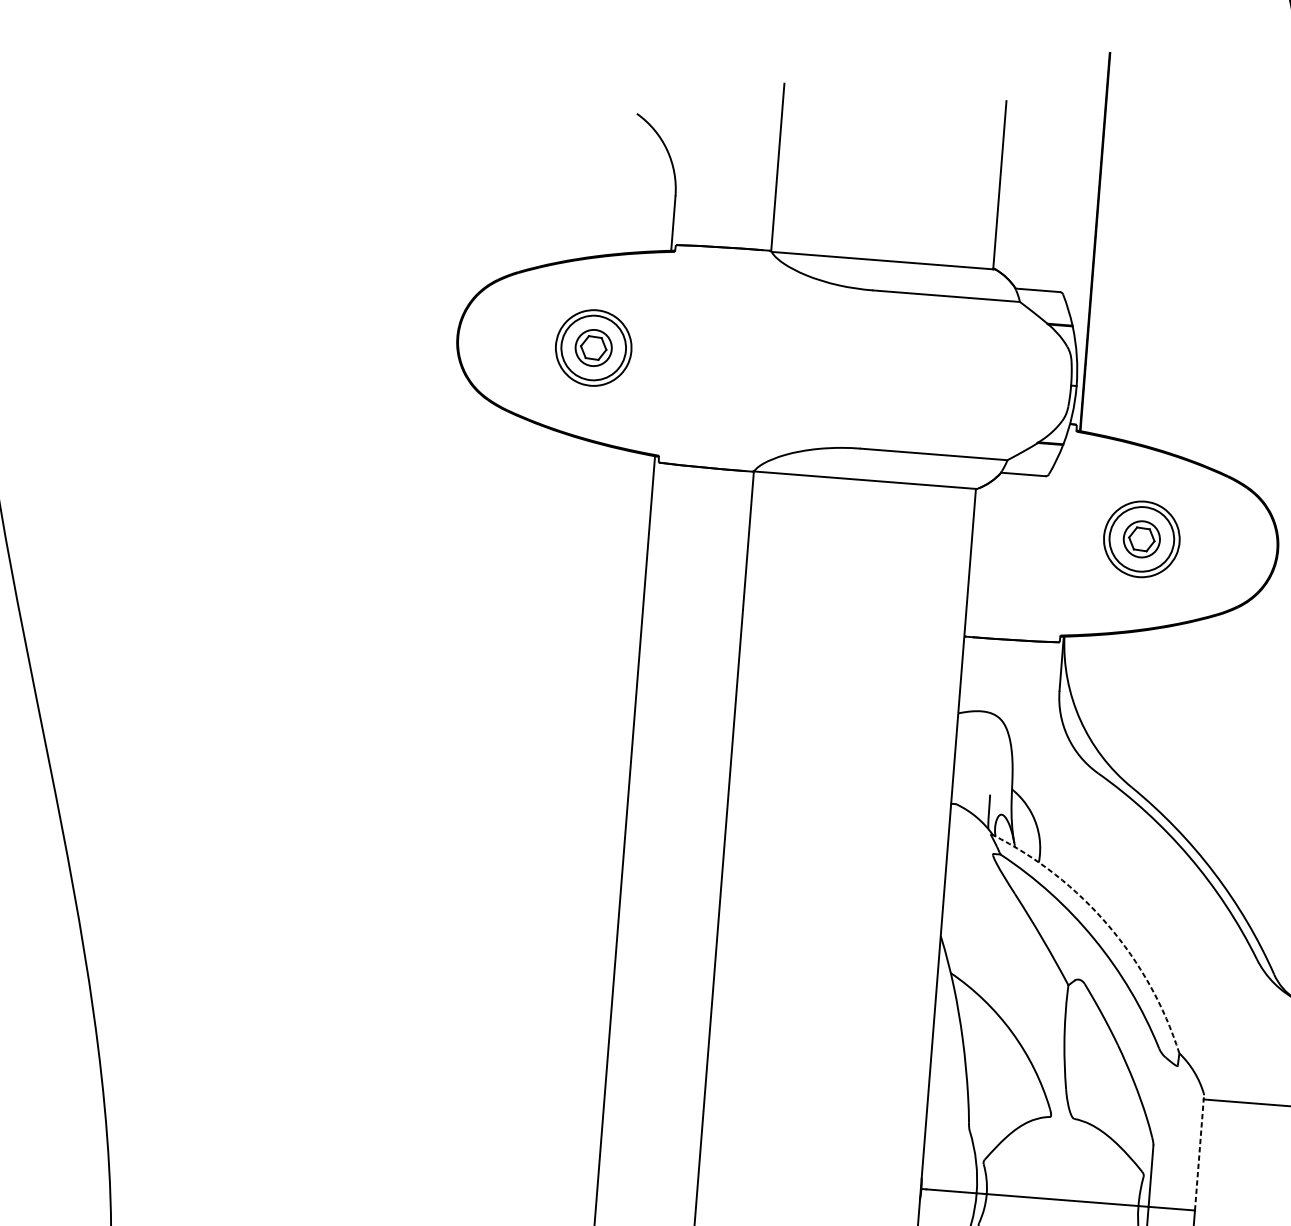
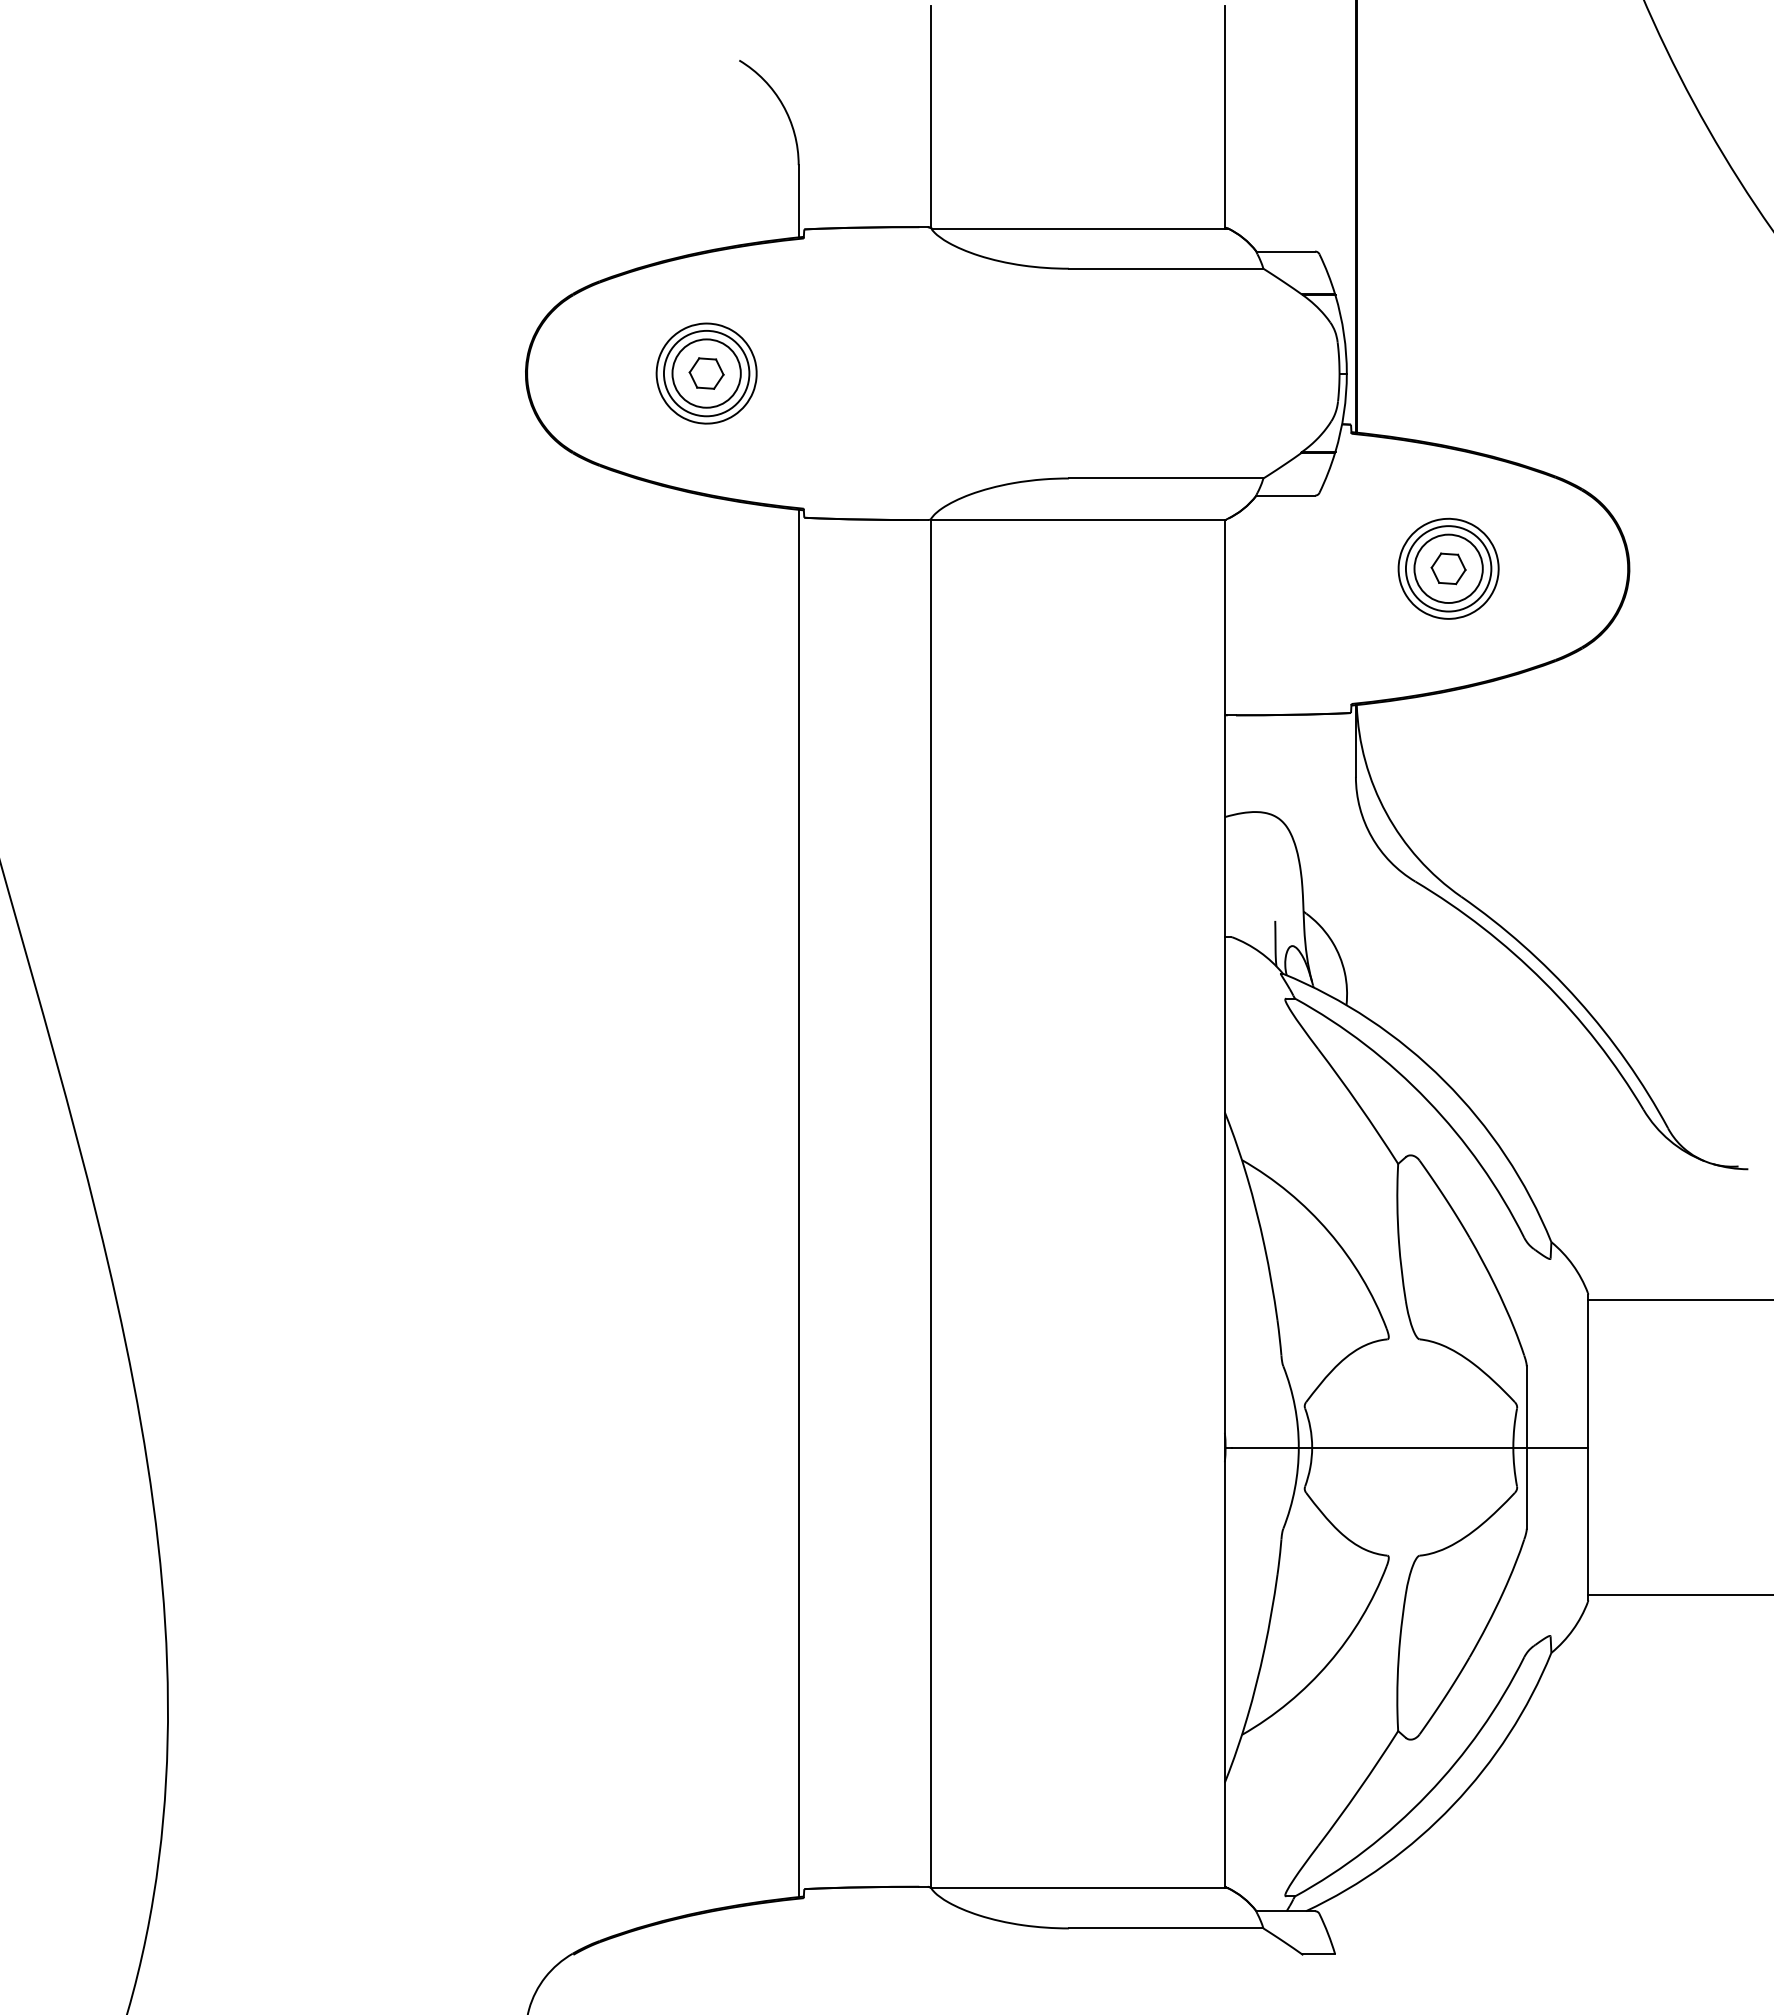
circle: (593, 347) -> (706, 373), size x1.43
circle: (1141, 539) -> (1448, 568), size x1.43
arc: (1108, 925) -> (1444, 1080), dashed -> solid
line: (1199, 1152) -> (1588, 1370), dashed -> solid

